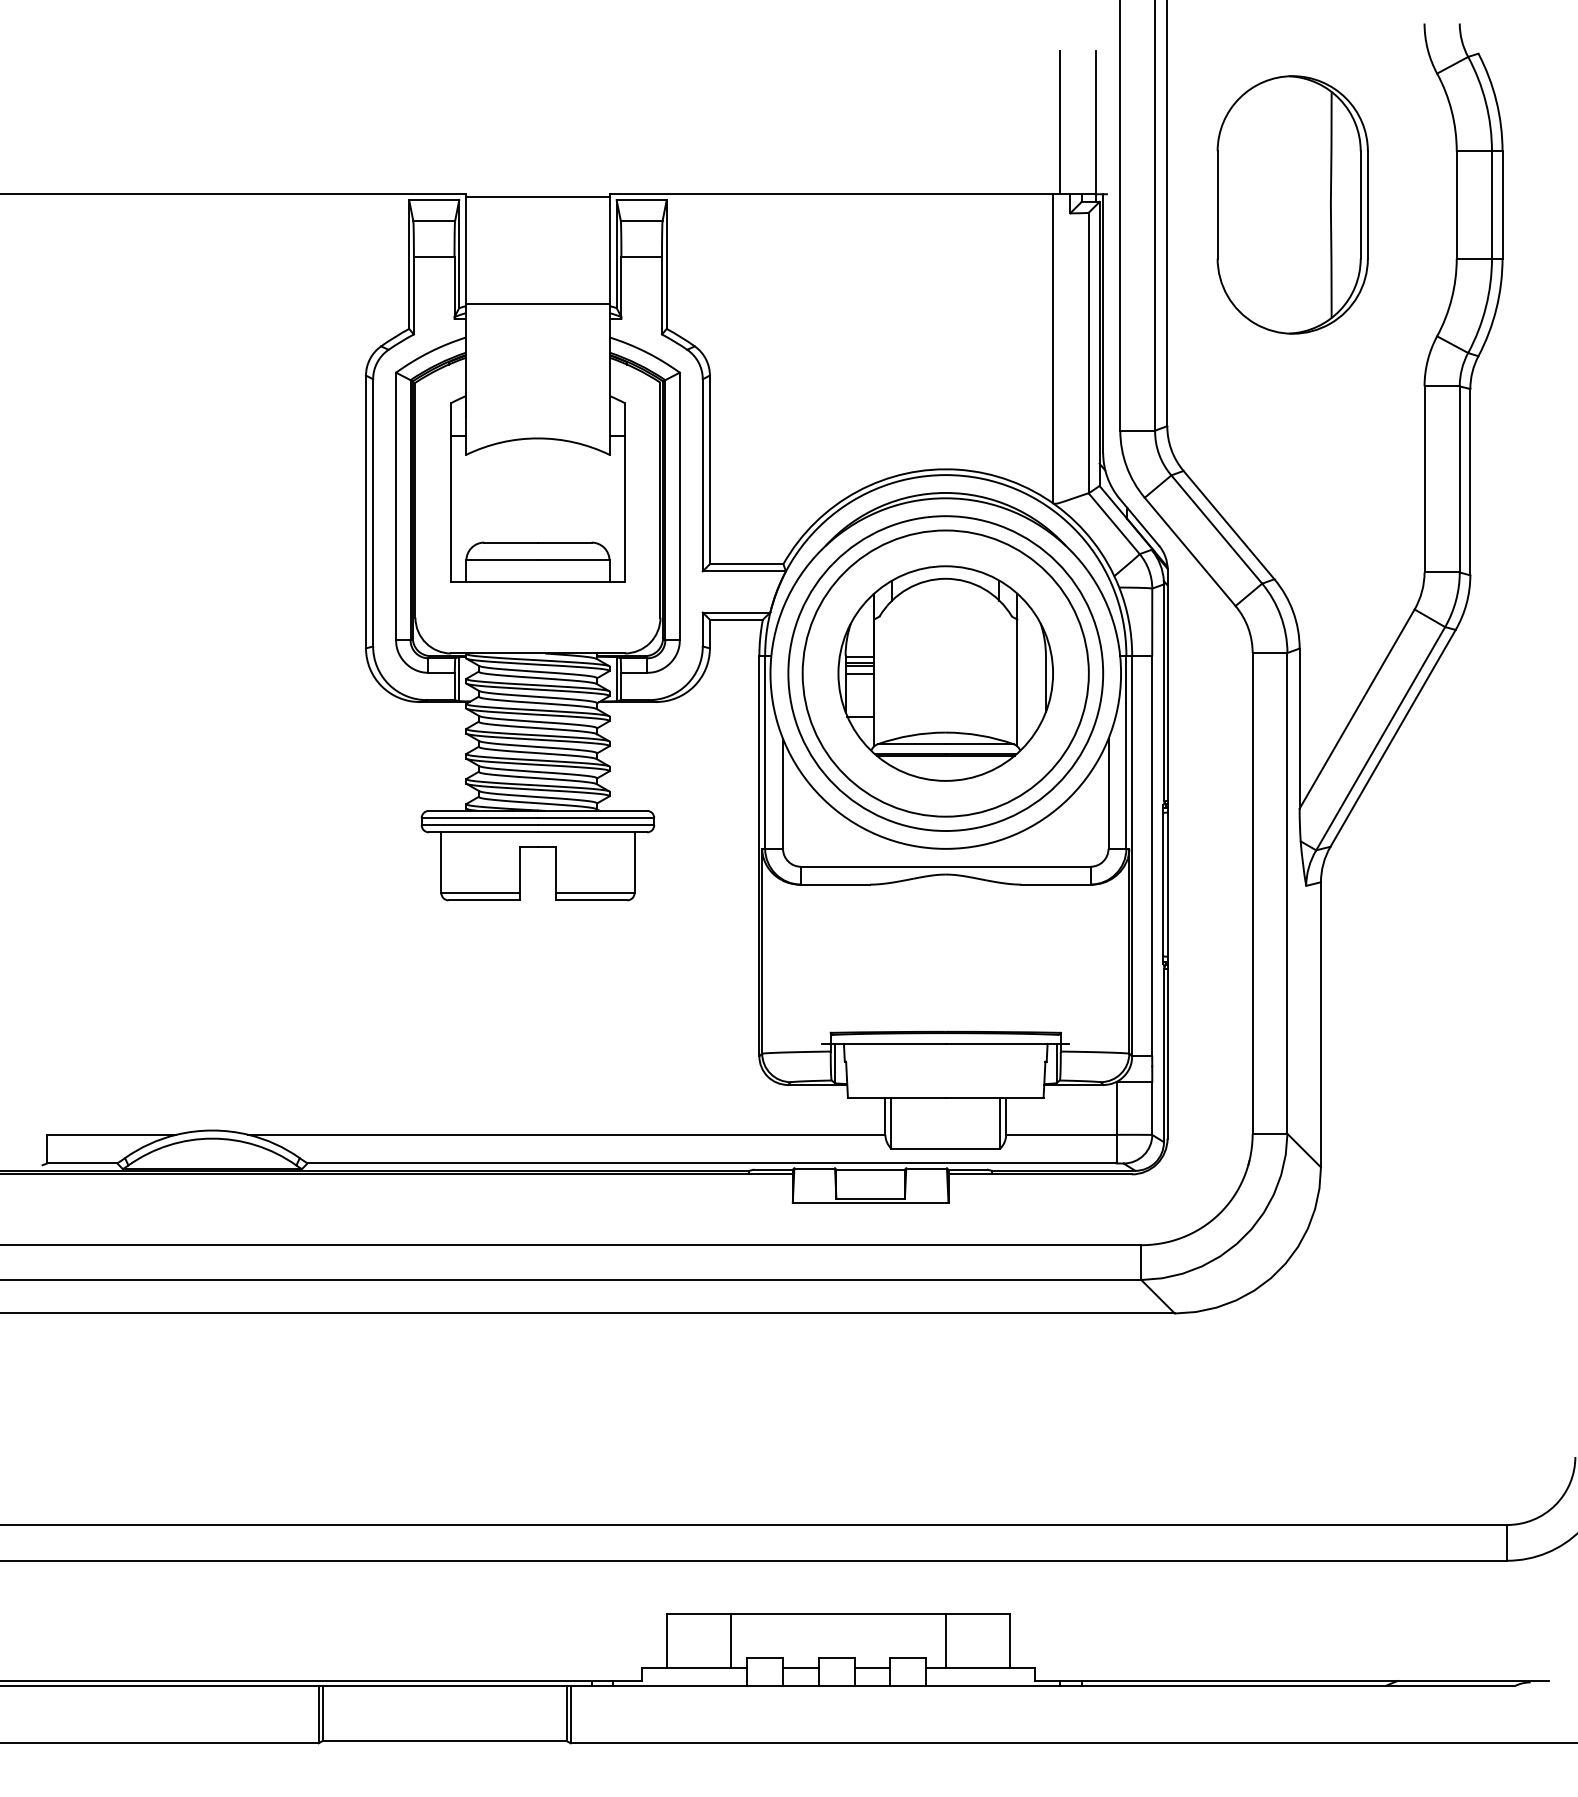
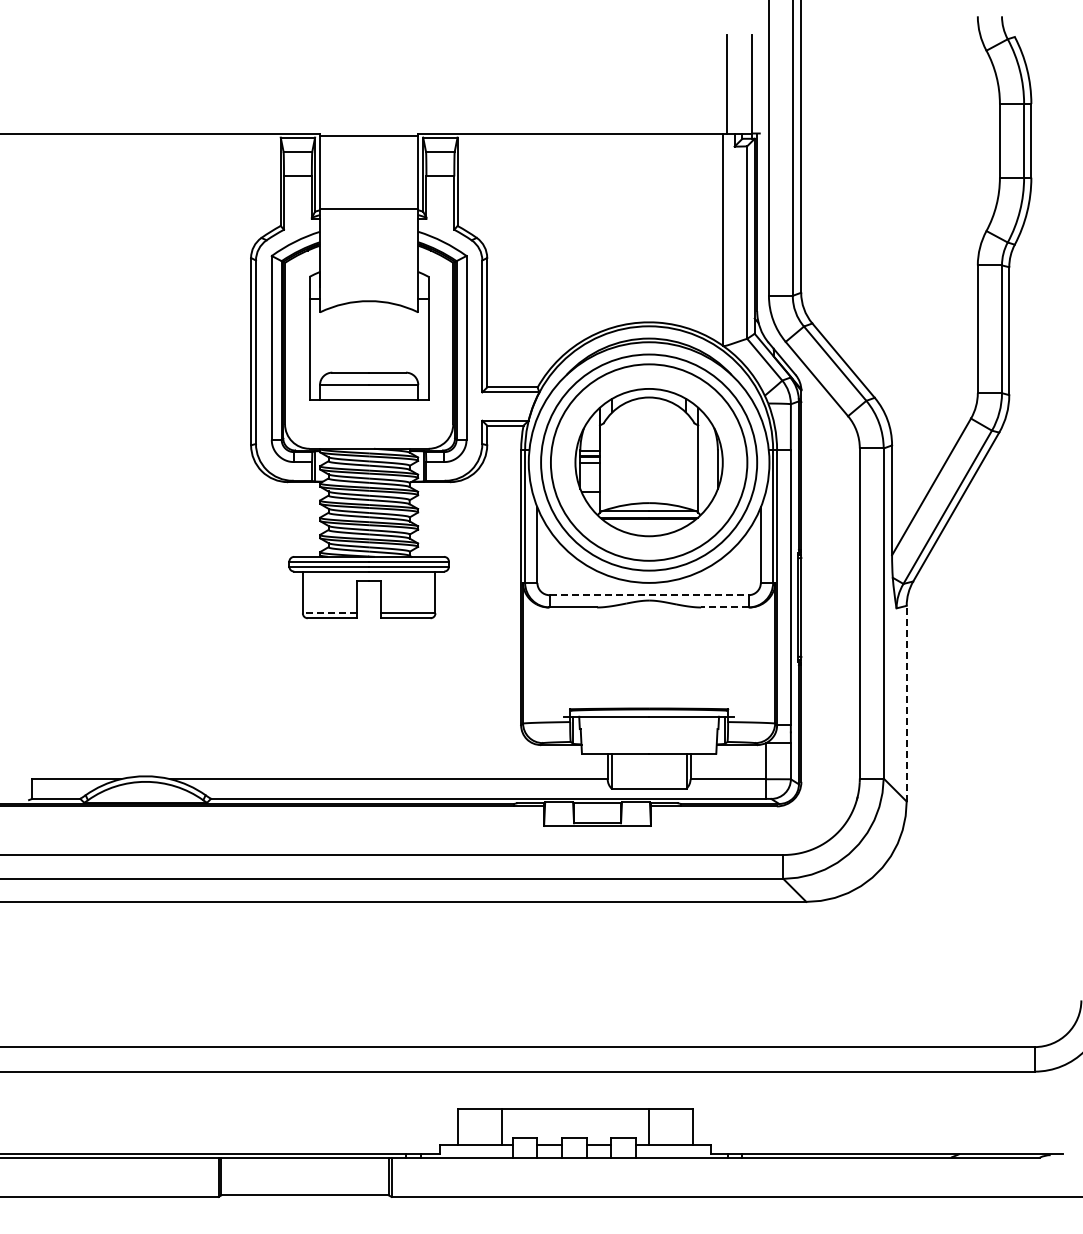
part: (1291, 204) -> (886, 140), removed
line: (946, 867) -> (649, 595), solid -> dashed
line: (1055, 884) -> (724, 607), solid -> dashed
line: (480, 893) -> (329, 613), solid -> dashed
line: (1320, 1024) -> (906, 703), solid -> dashed

